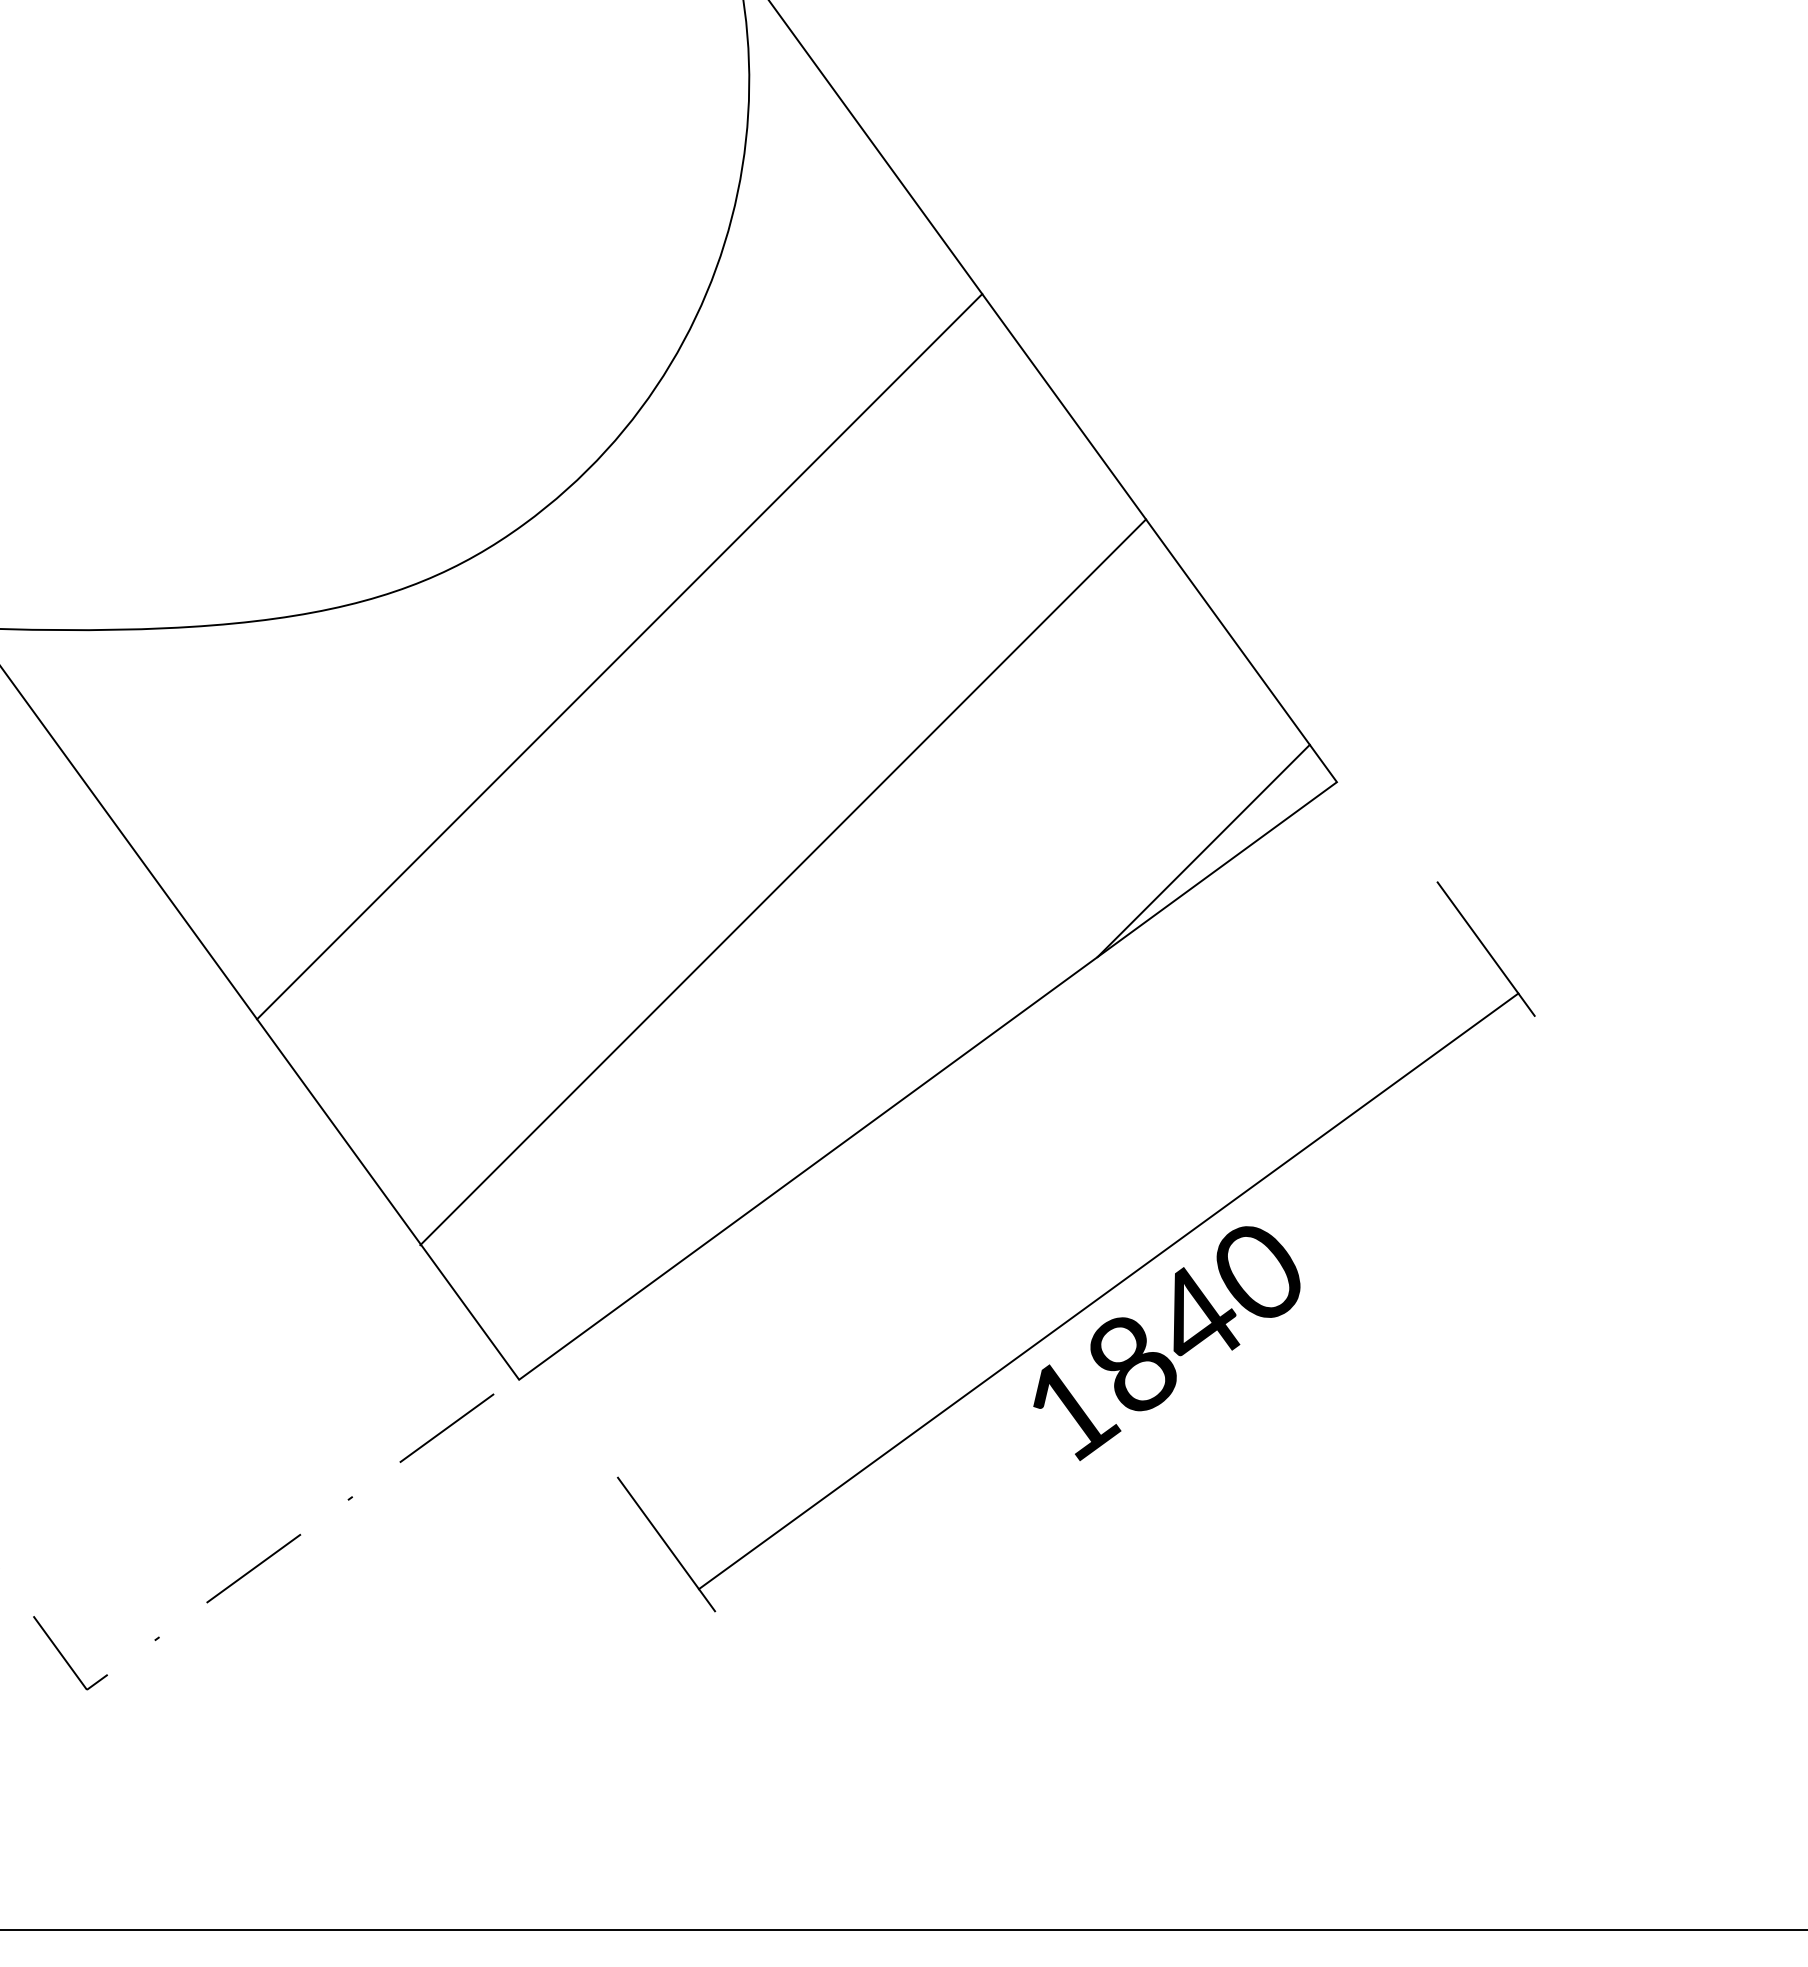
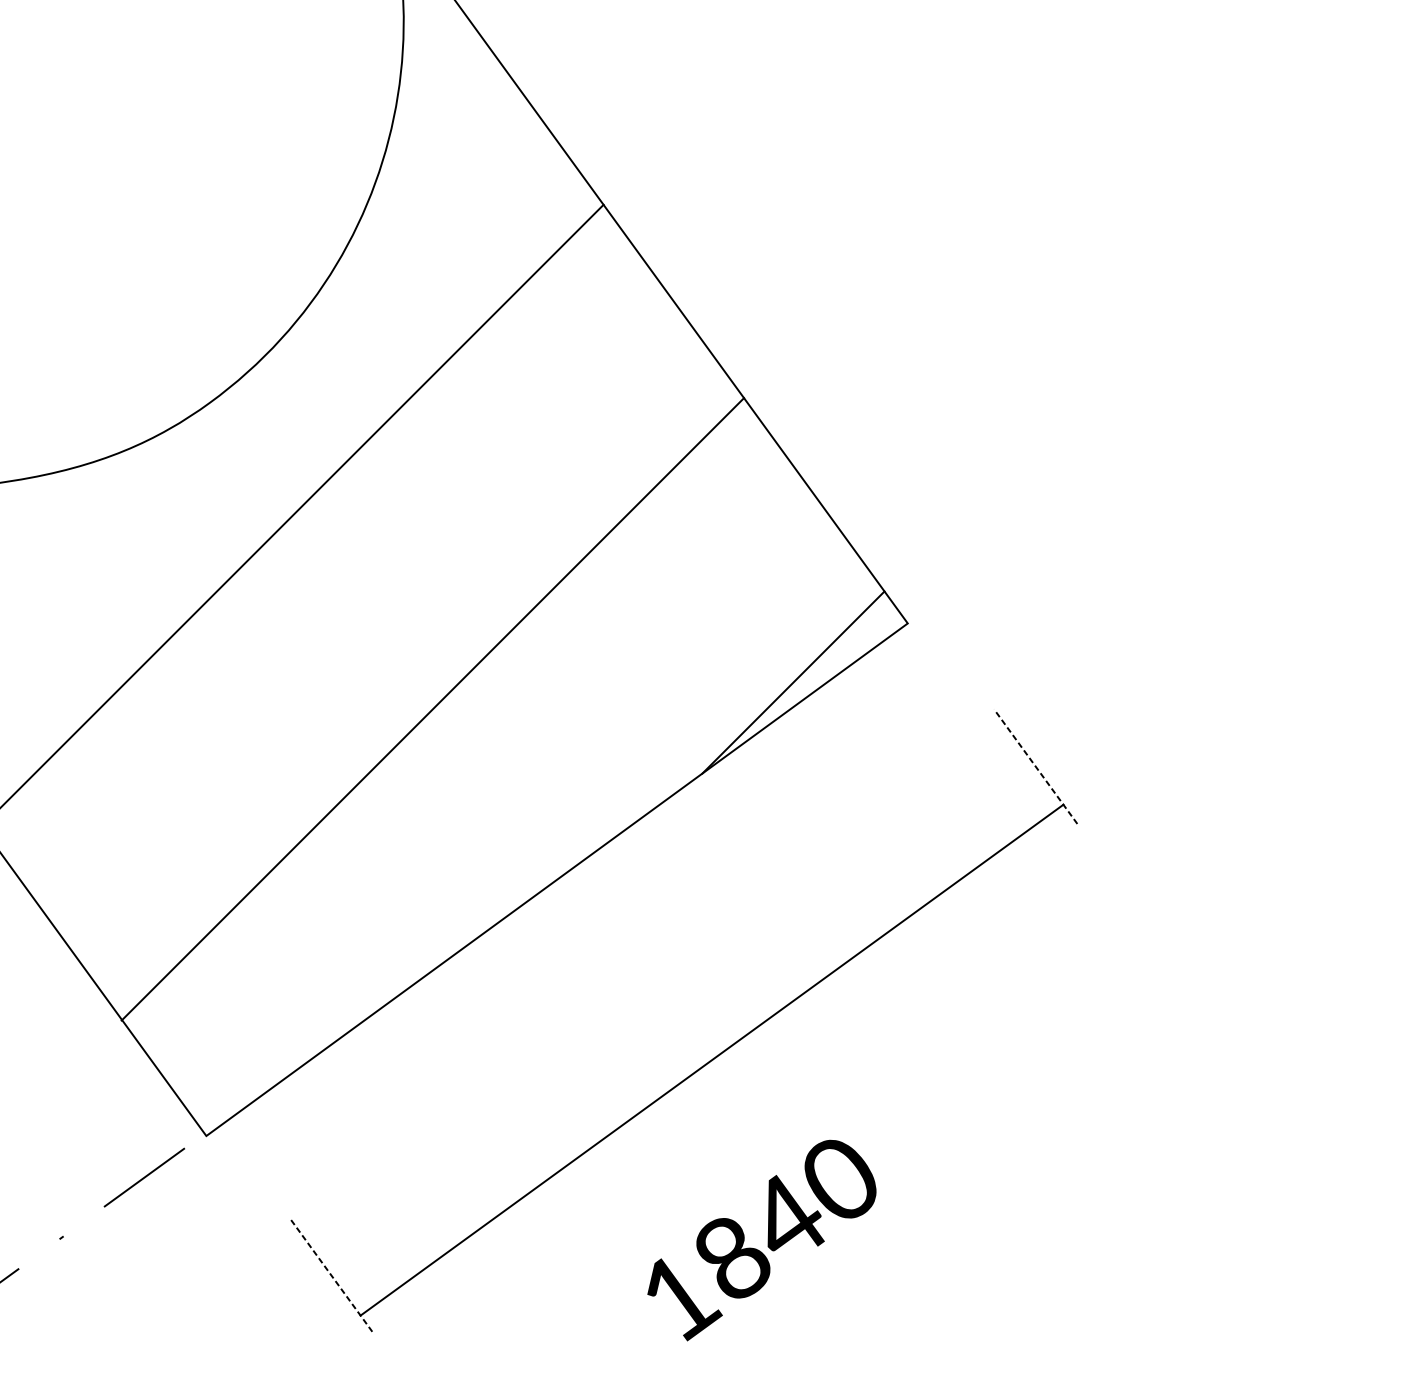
line: (1486, 949) -> (1036, 766), solid -> dashed
text: (1166, 1343) -> (761, 1240), moved
line: (666, 1544) -> (332, 1277), solid -> dashed

